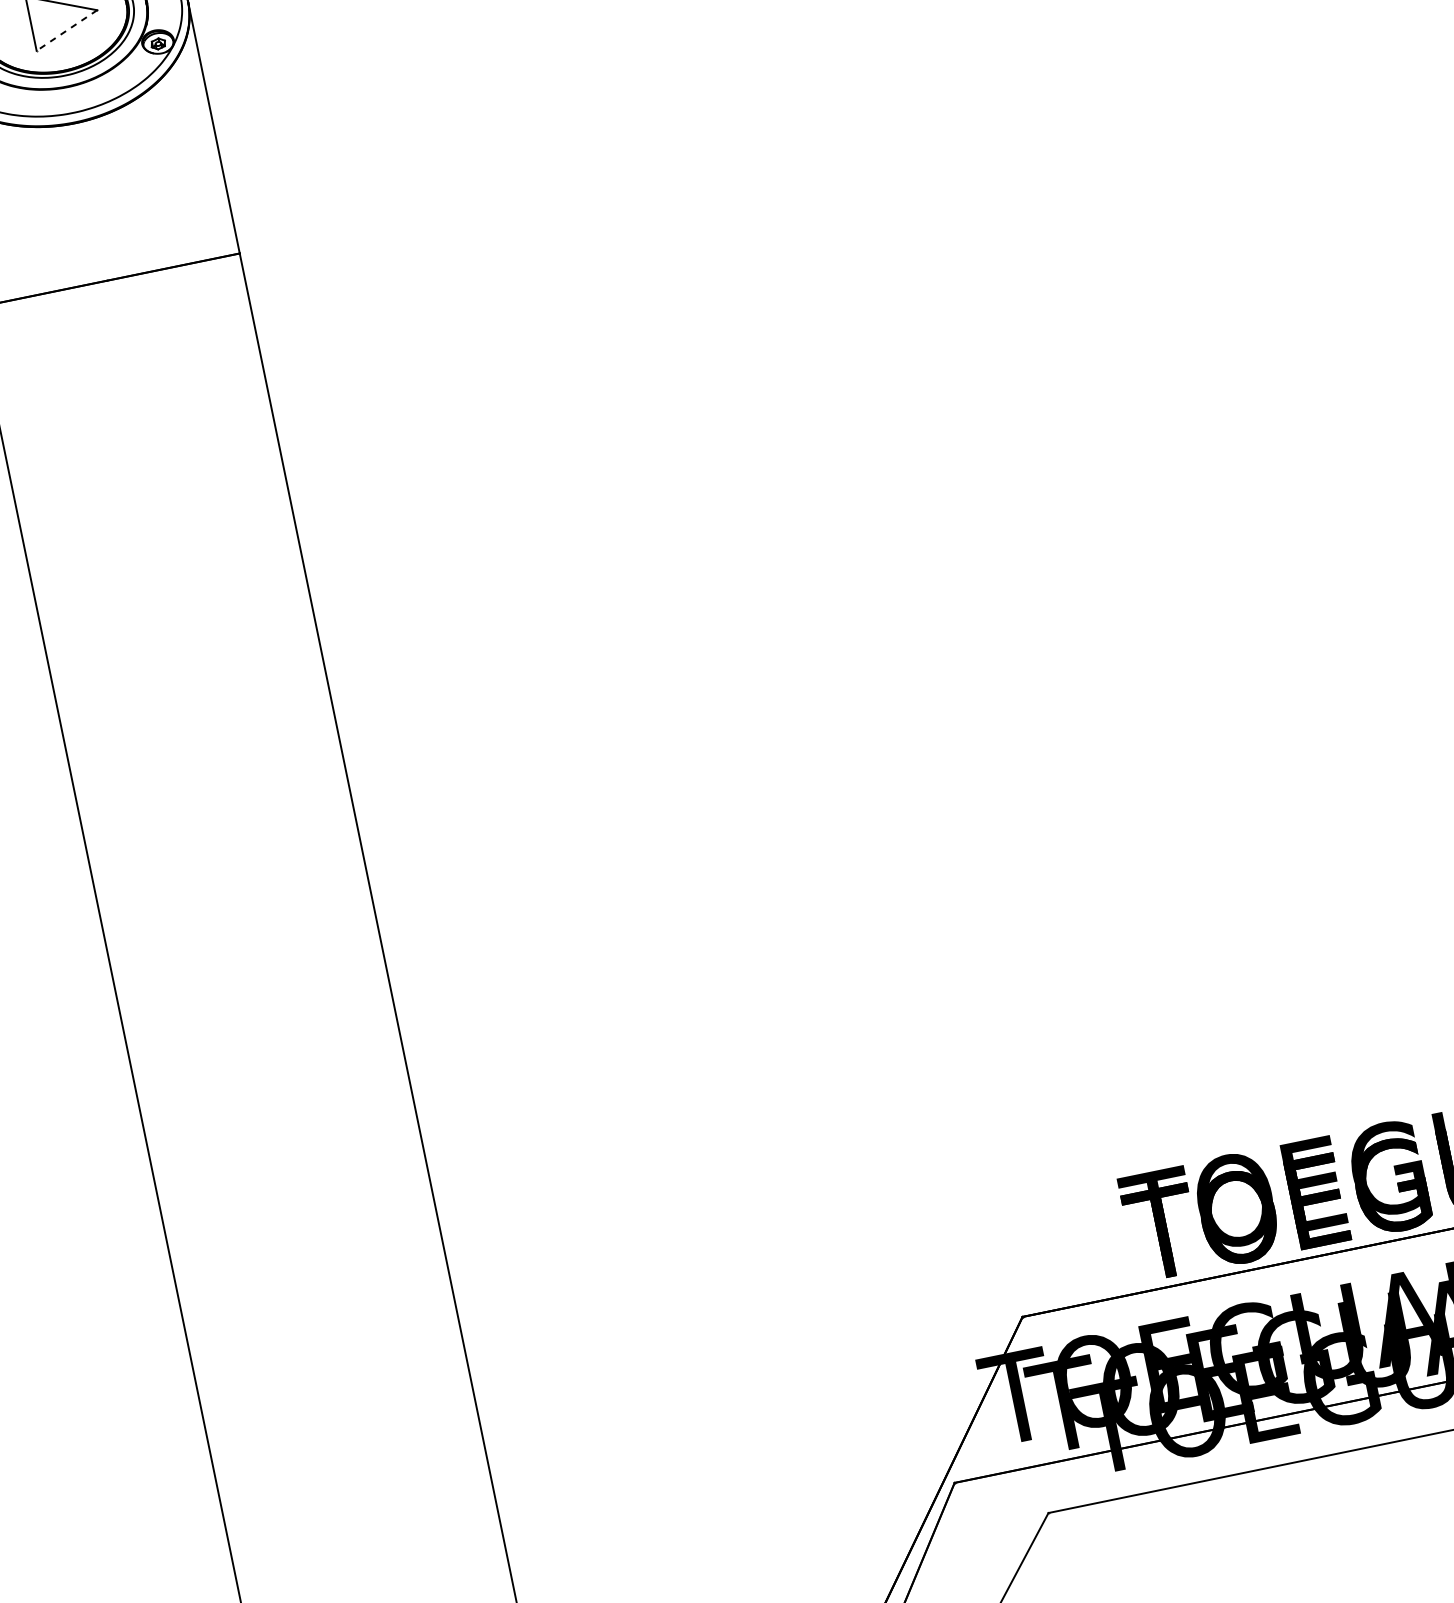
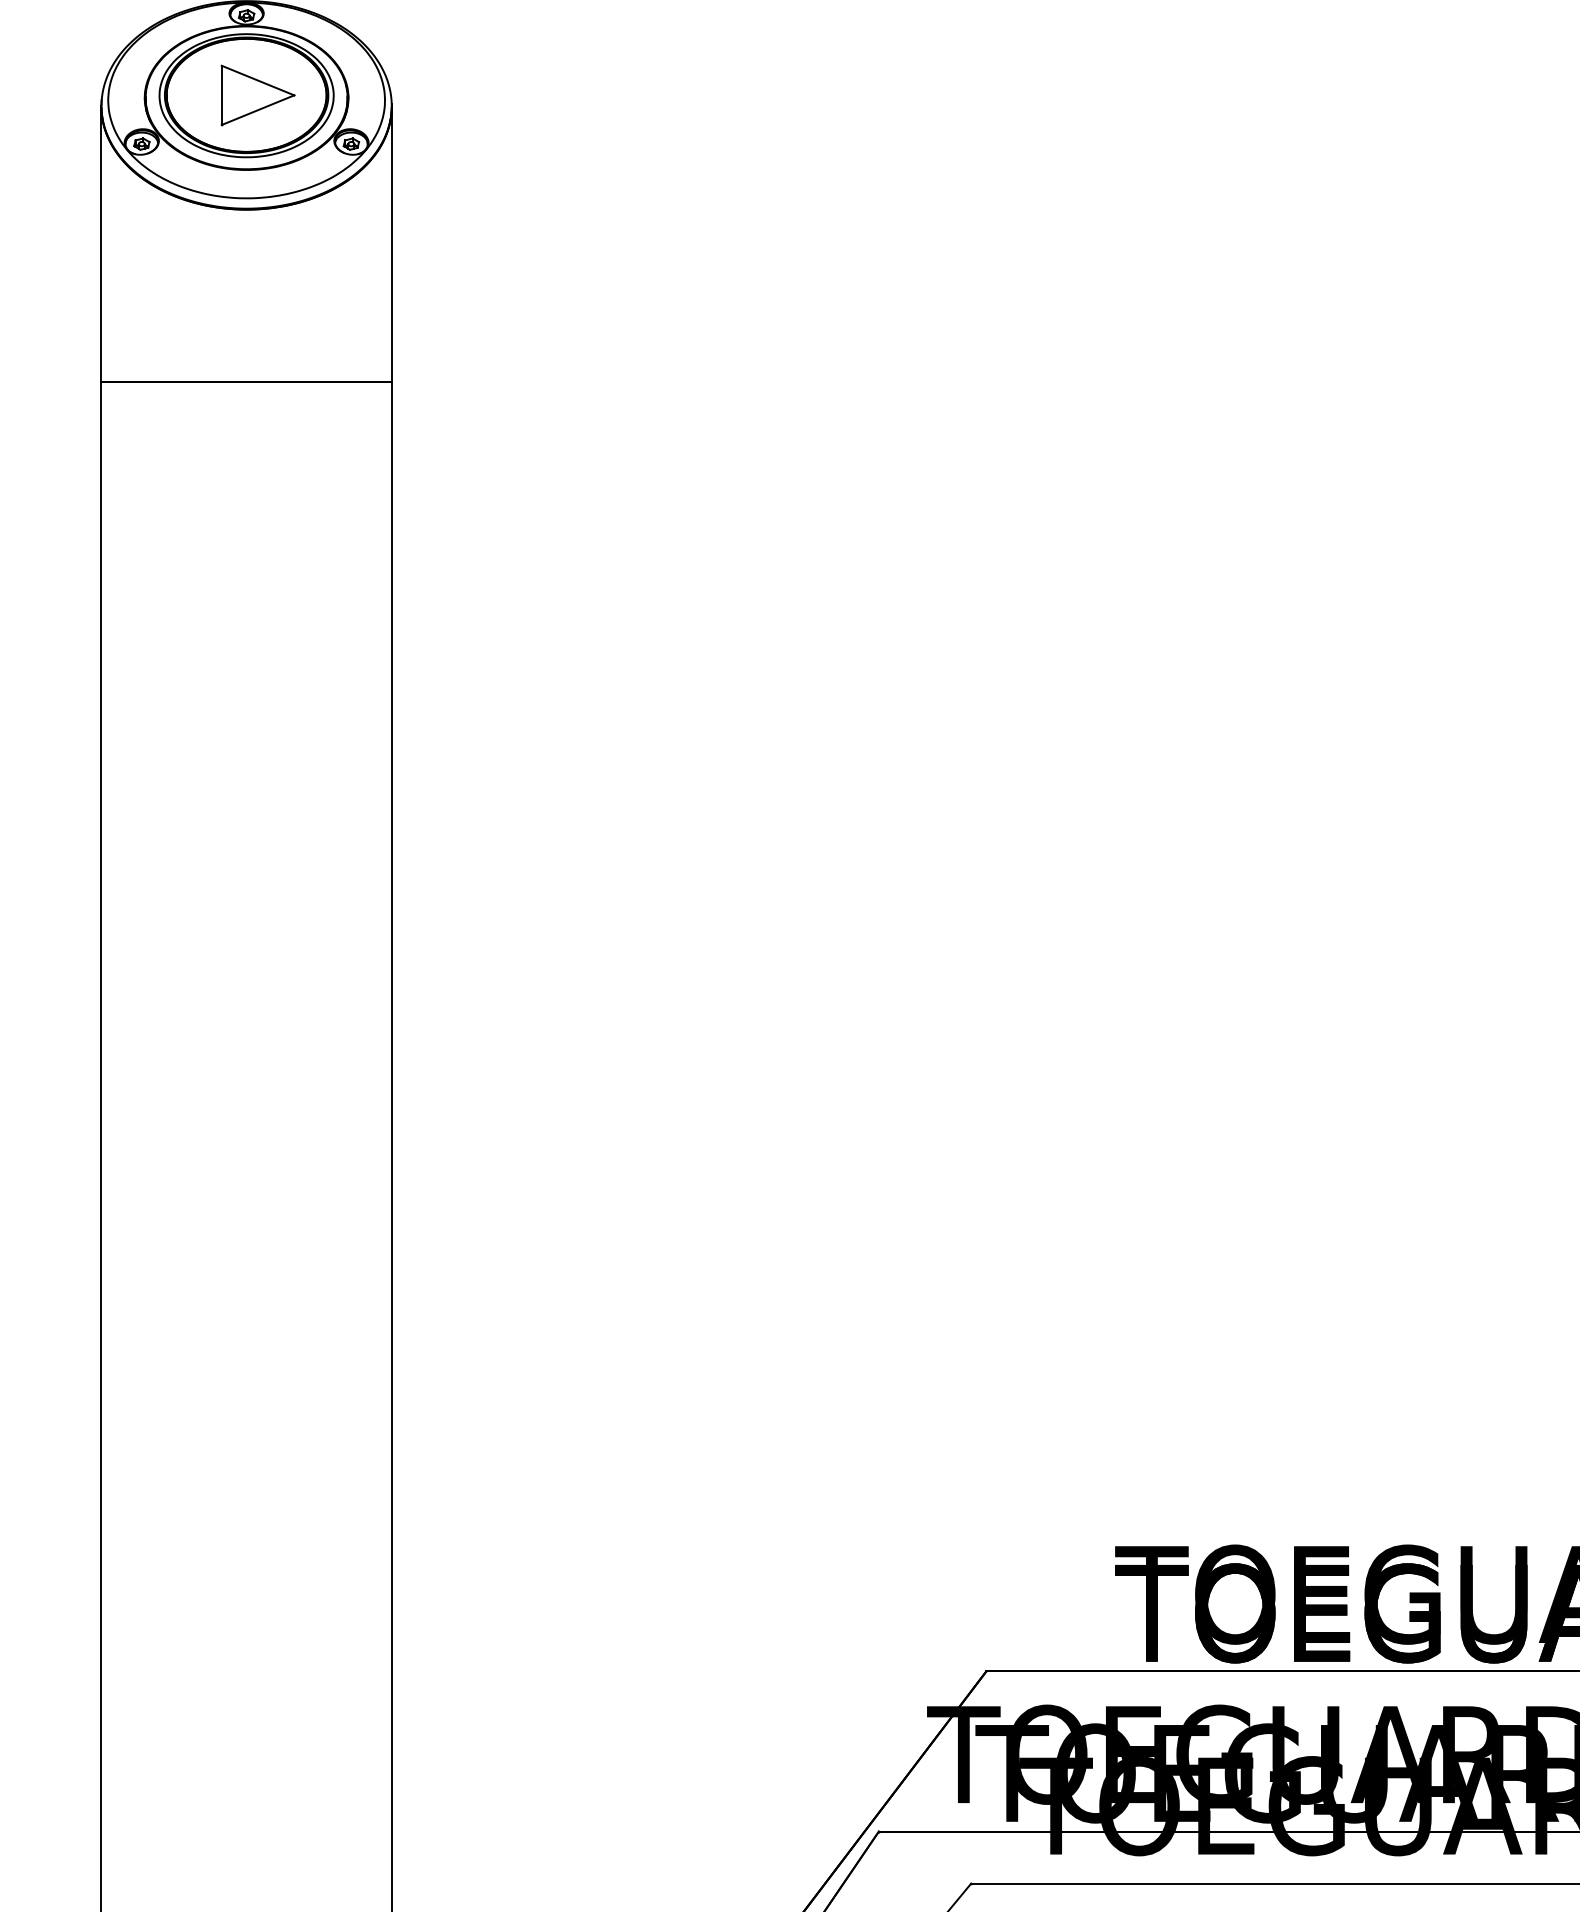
line: (66, 30) -> (257, 110), dashed -> solid

